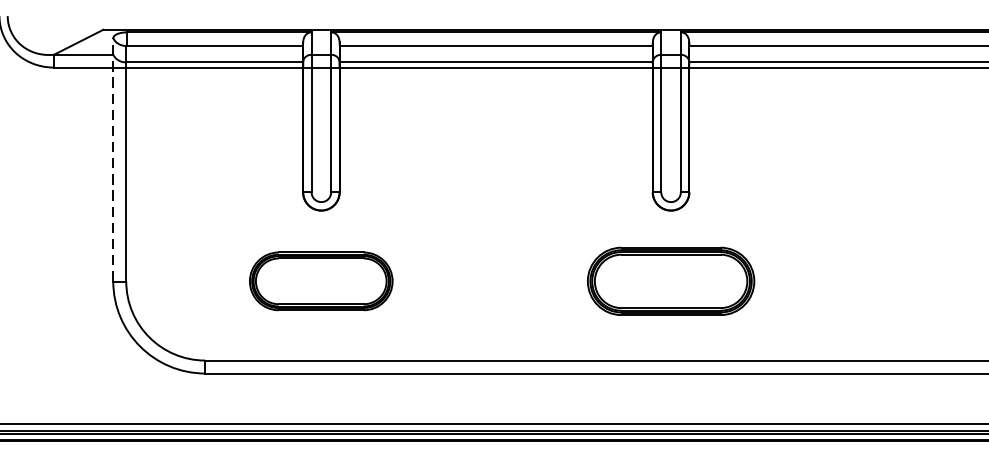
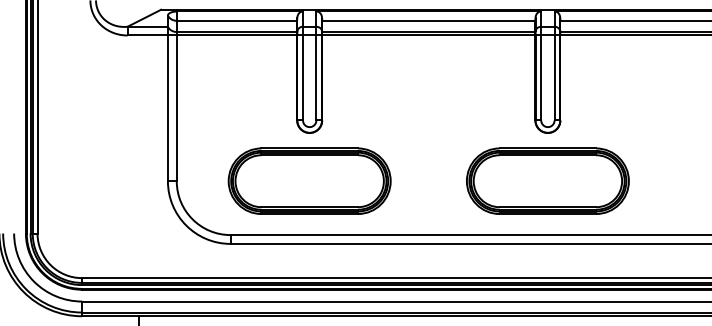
line: (112, 160) -> (167, 98), dashed -> solid
part: (321, 280) -> (309, 180), size x1.67
part: (670, 280) -> (547, 180), size x1.43

